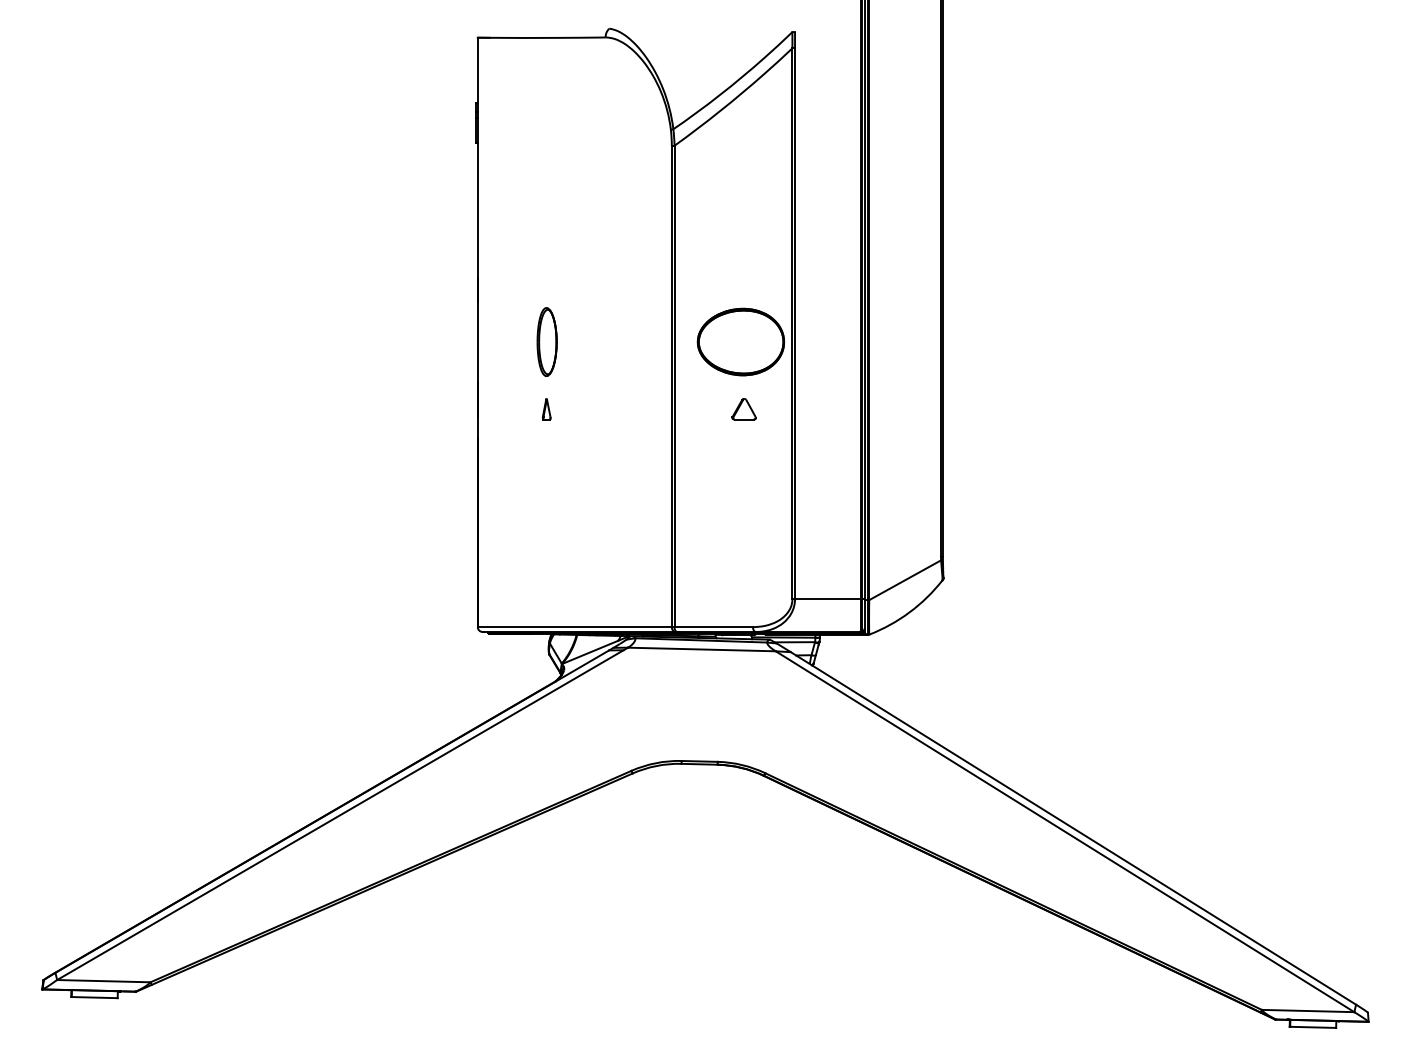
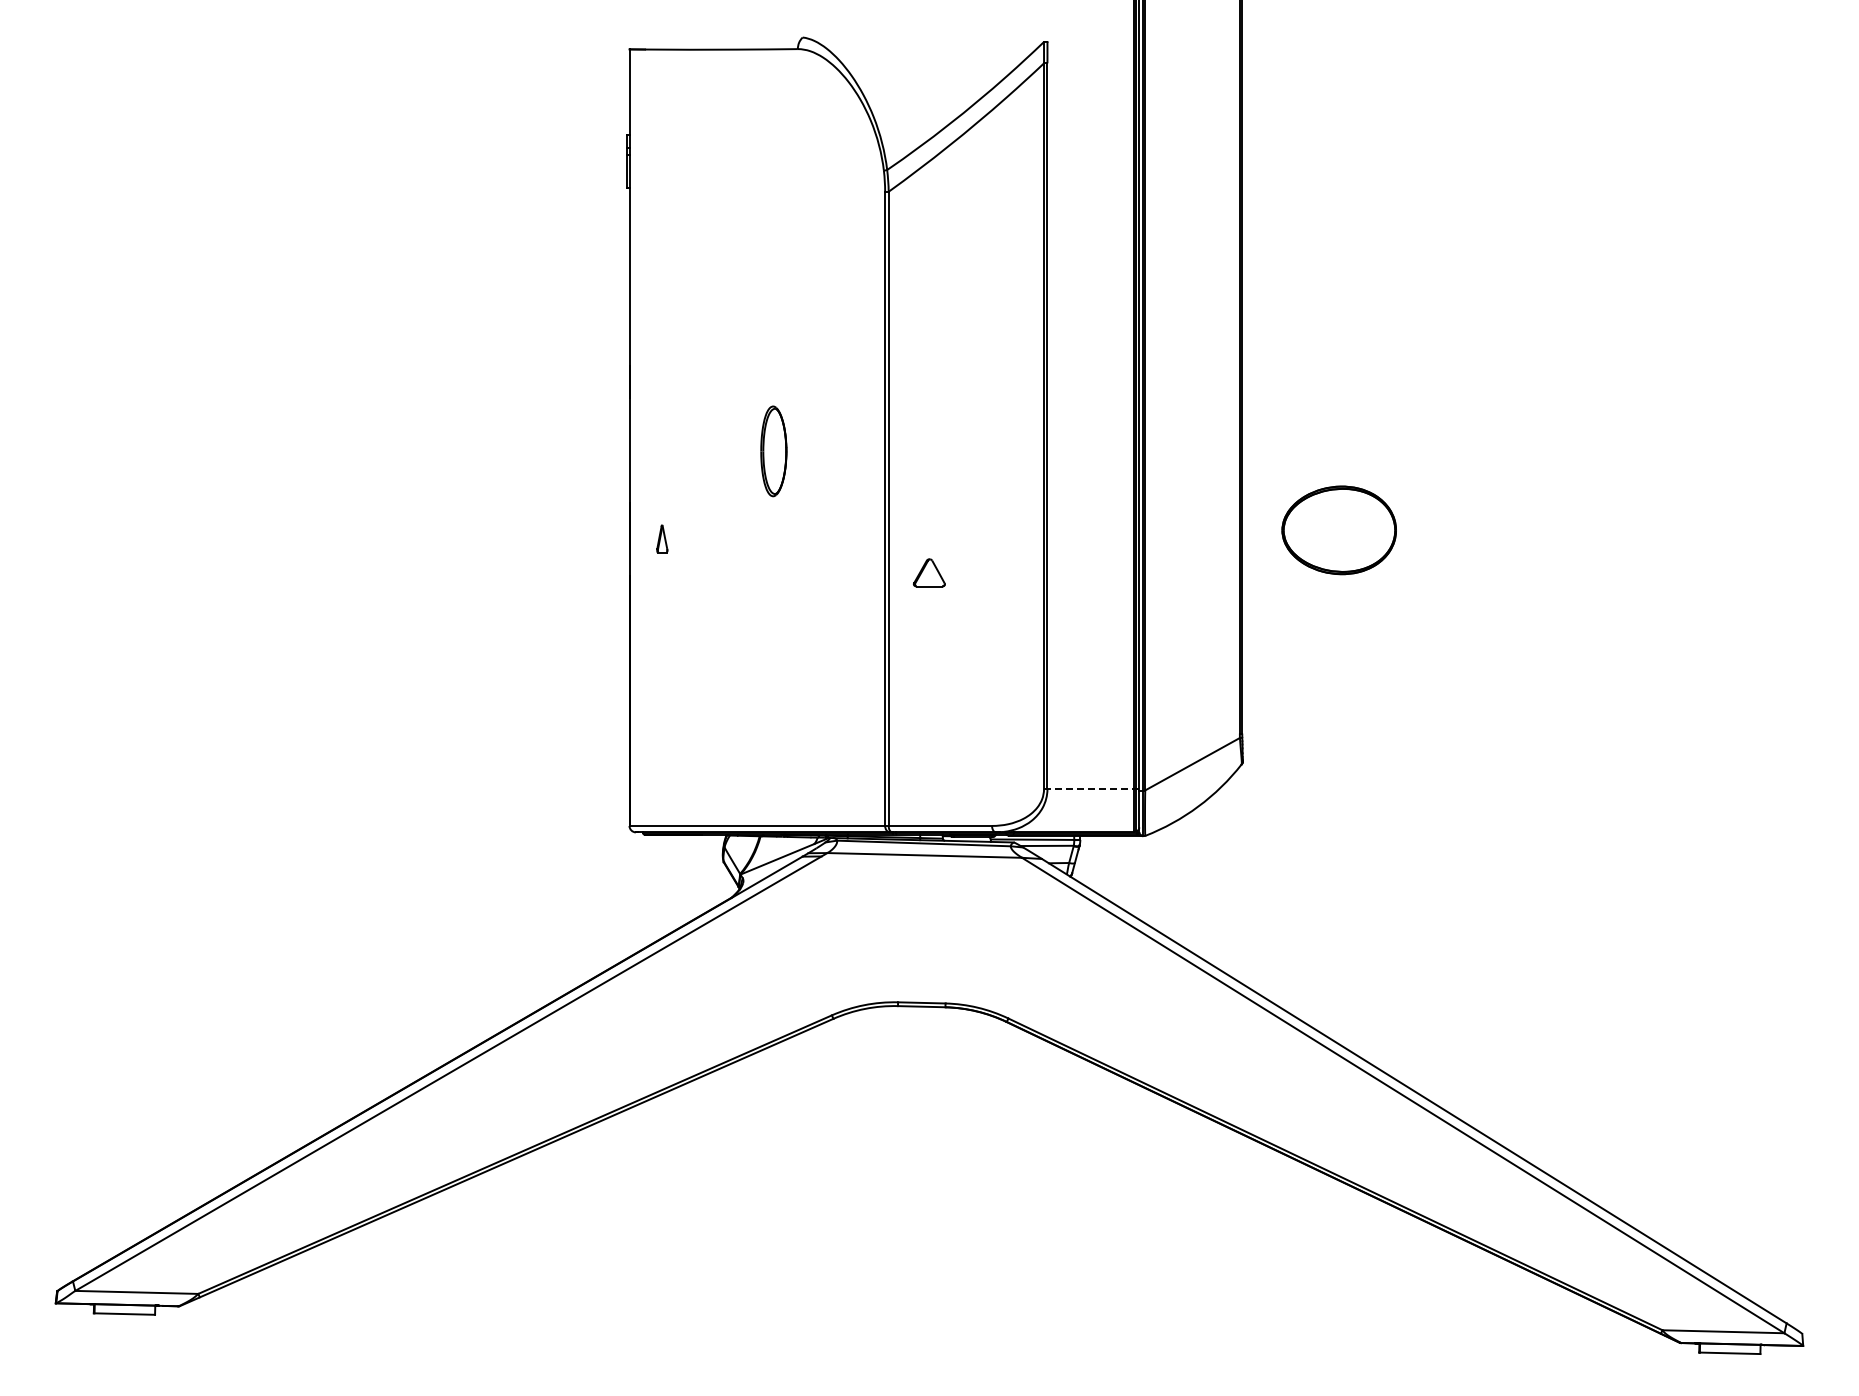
part: (546, 342) -> (773, 451), moved
part: (740, 342) -> (1338, 530), moved
part: (546, 408) -> (662, 538), moved
part: (743, 408) -> (928, 572), moved
line: (828, 599) -> (1091, 789), solid -> dashed

